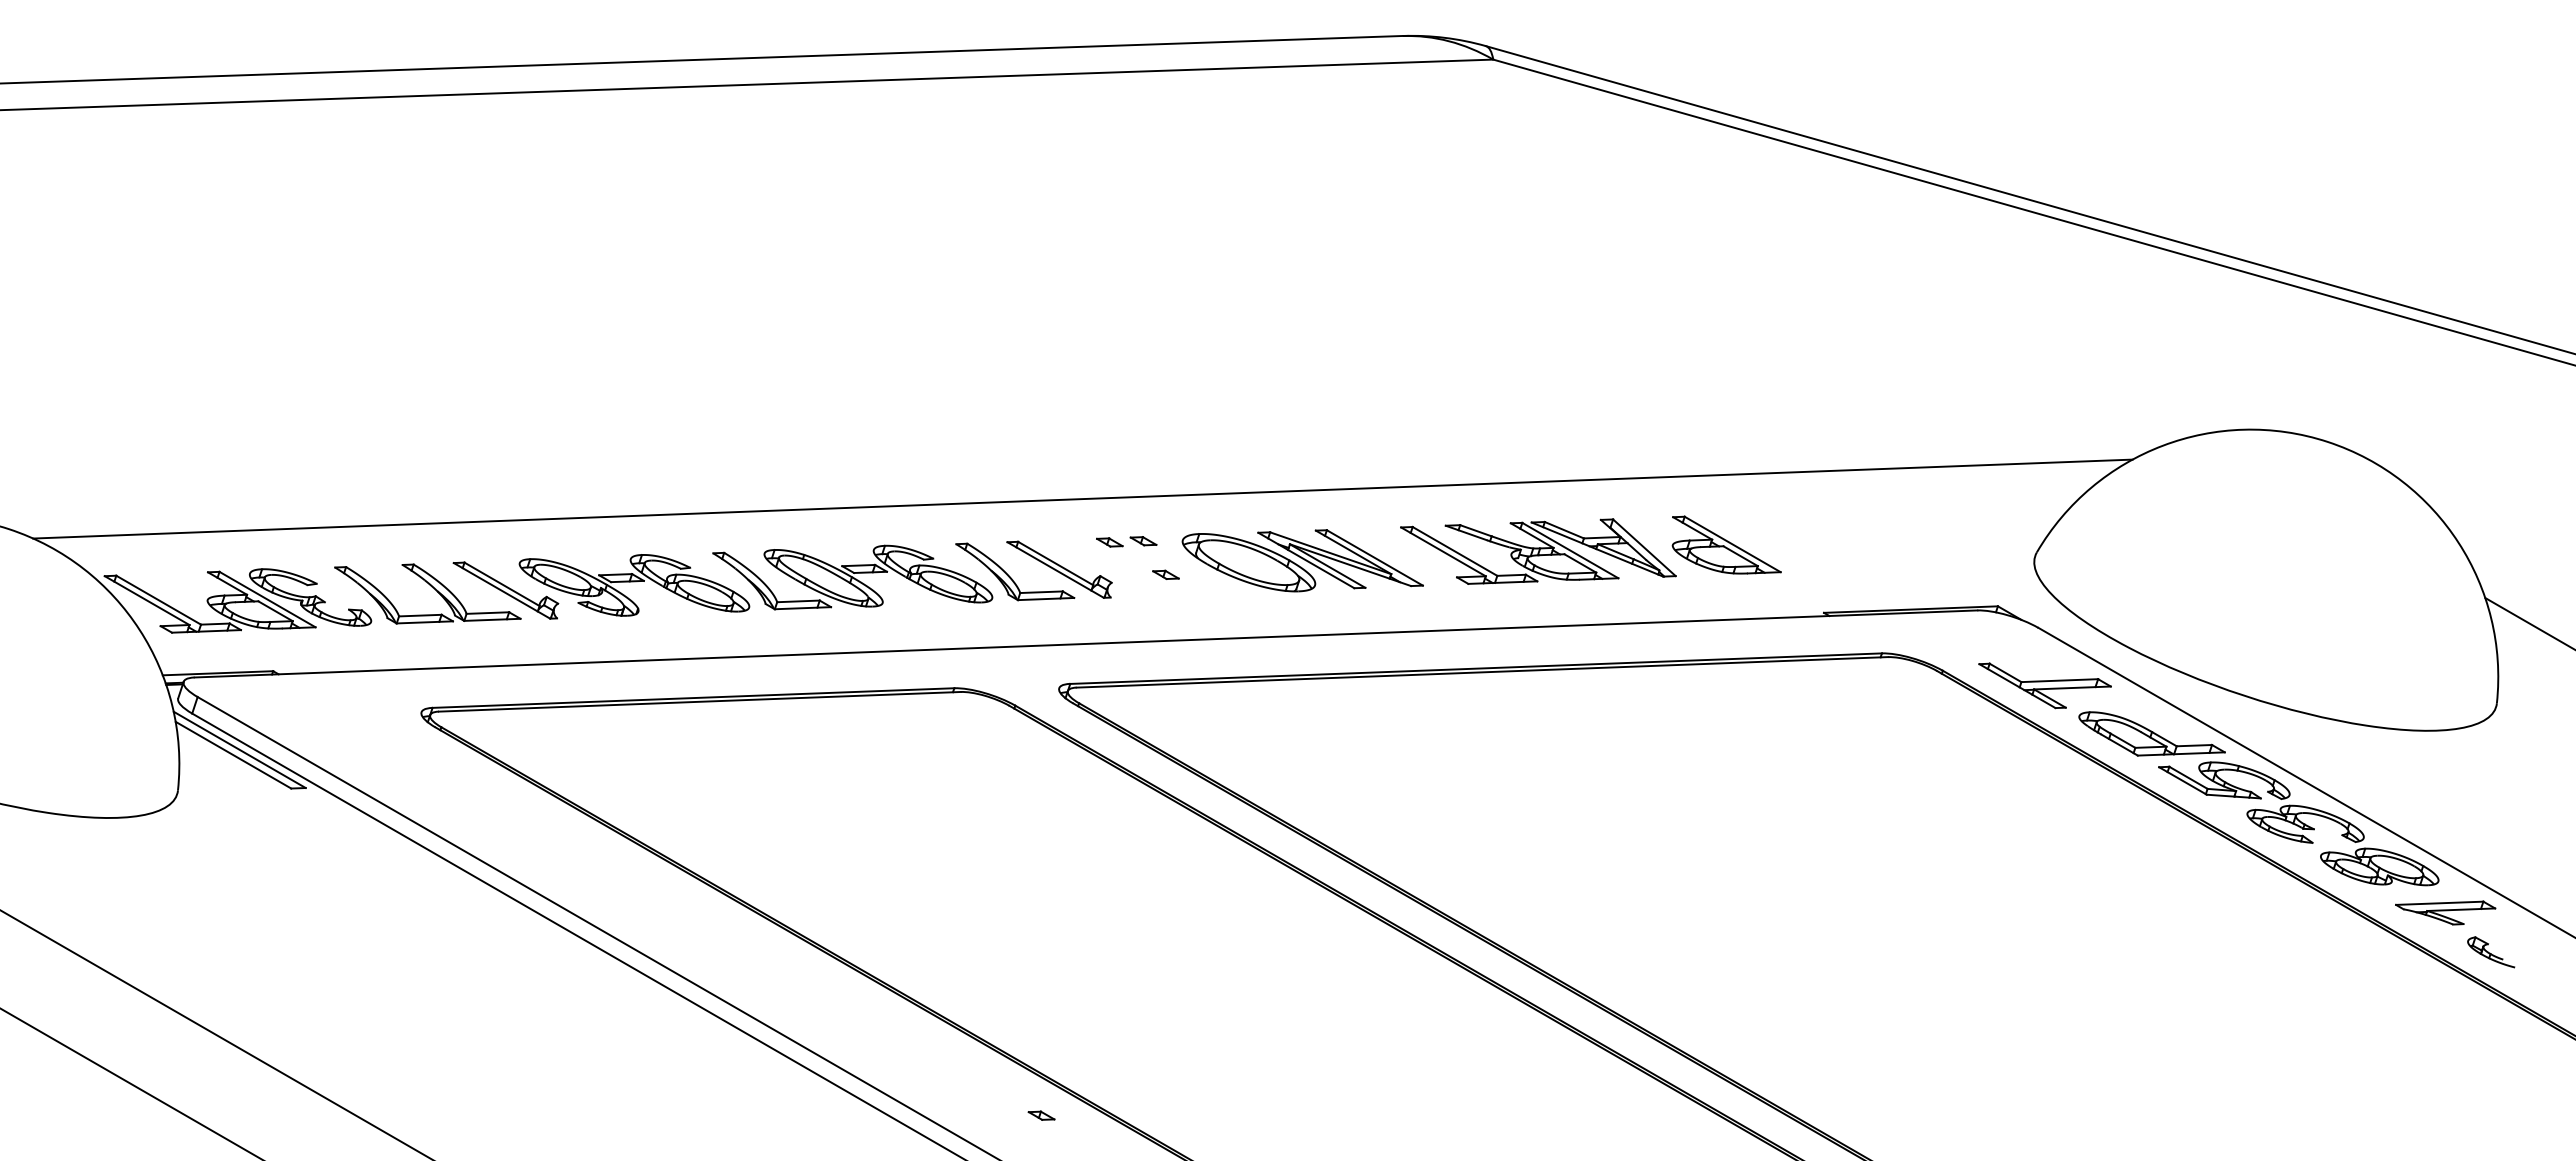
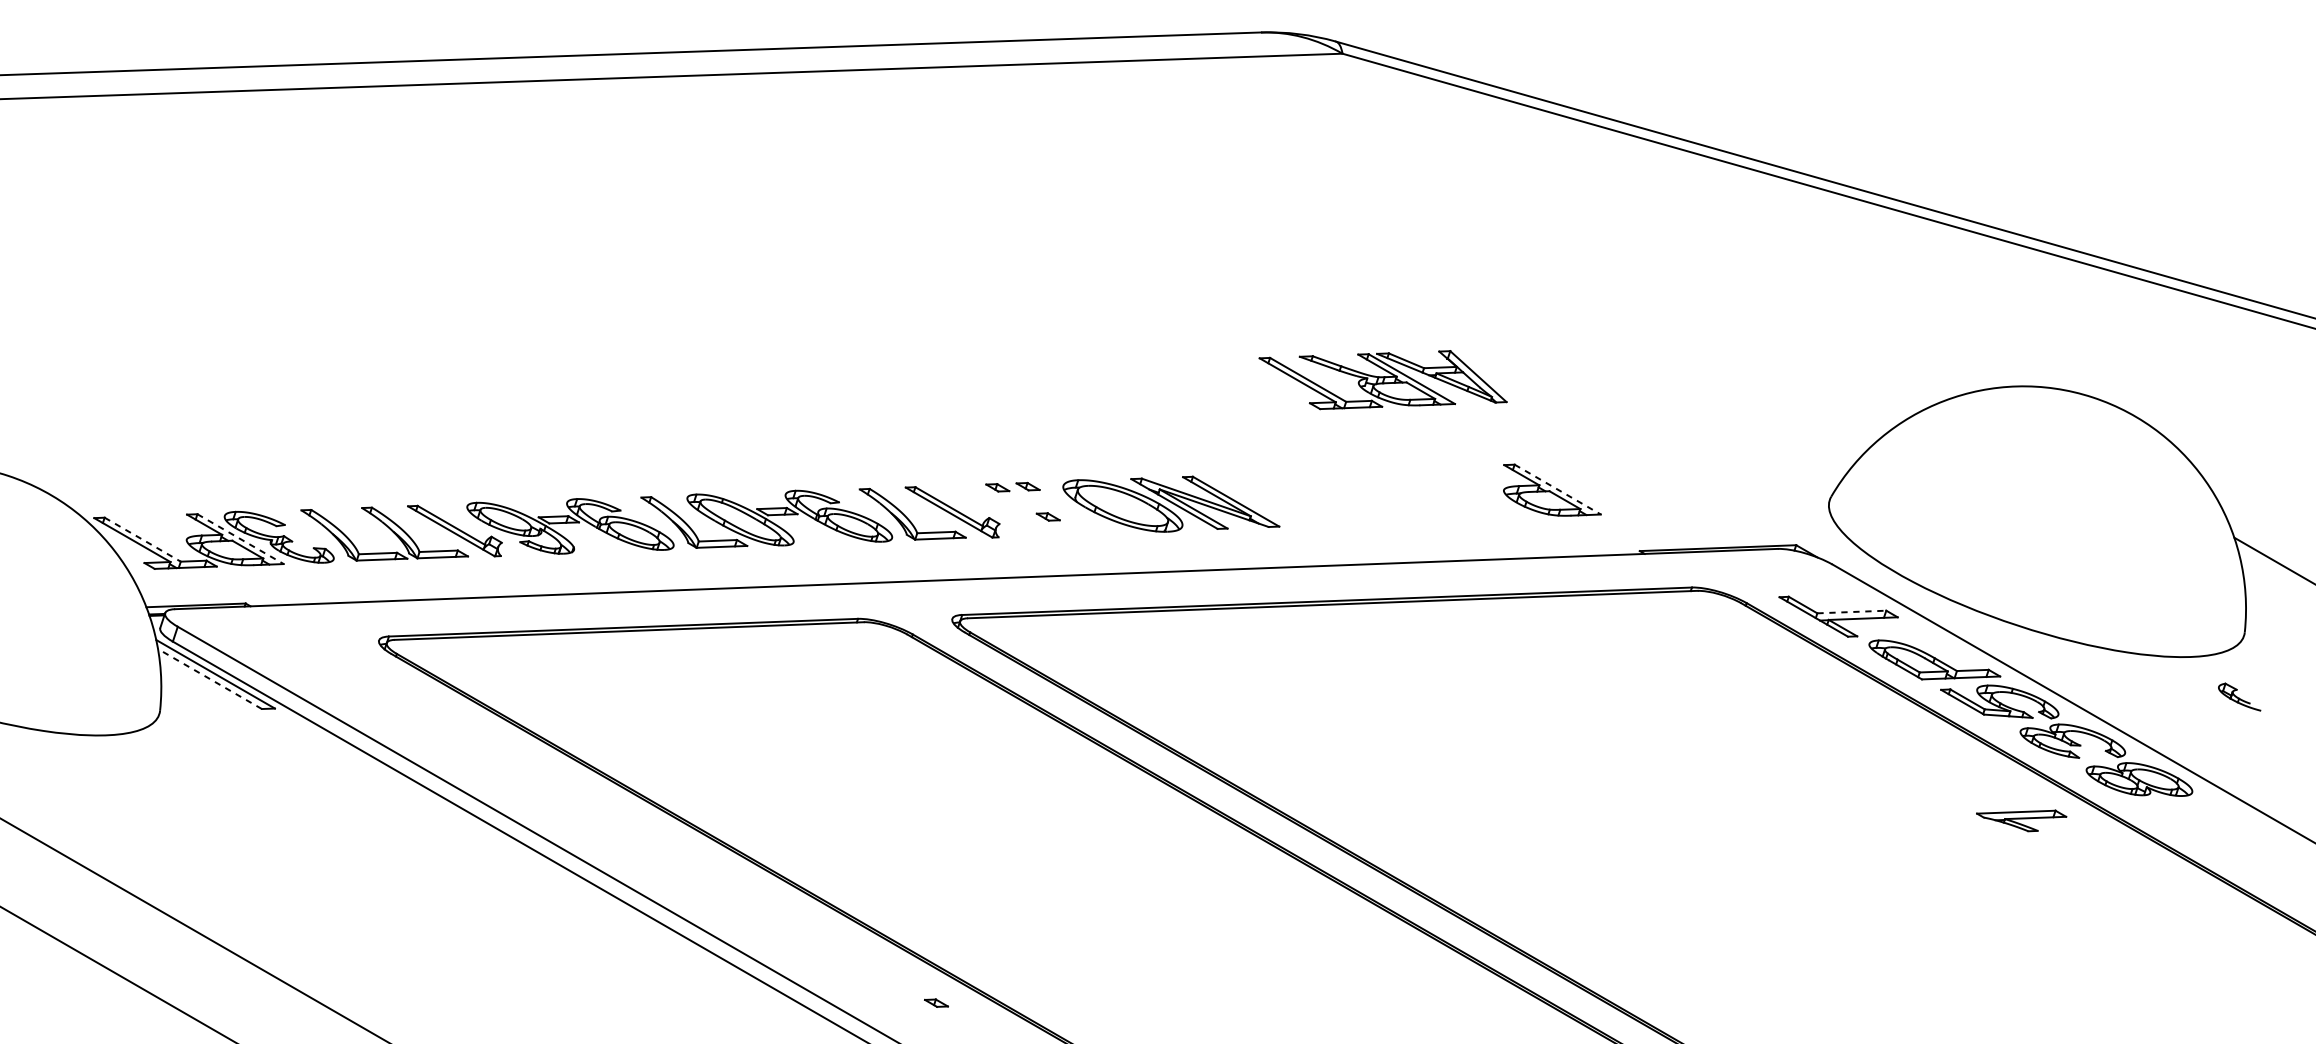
line: (1082, 498) -> (973, 448), removed
line: (1733, 544) -> (1558, 489), solid -> dashed
part: (1538, 551) -> (1383, 379), moved
line: (267, 599) -> (240, 539), solid -> dashed
line: (158, 600) -> (142, 539), solid -> dashed
line: (2060, 680) -> (1852, 611), solid -> dashed
line: (233, 755) -> (210, 679), solid -> dashed
part: (2445, 912) -> (2021, 820), moved
part: (2491, 952) -> (2239, 697), moved

